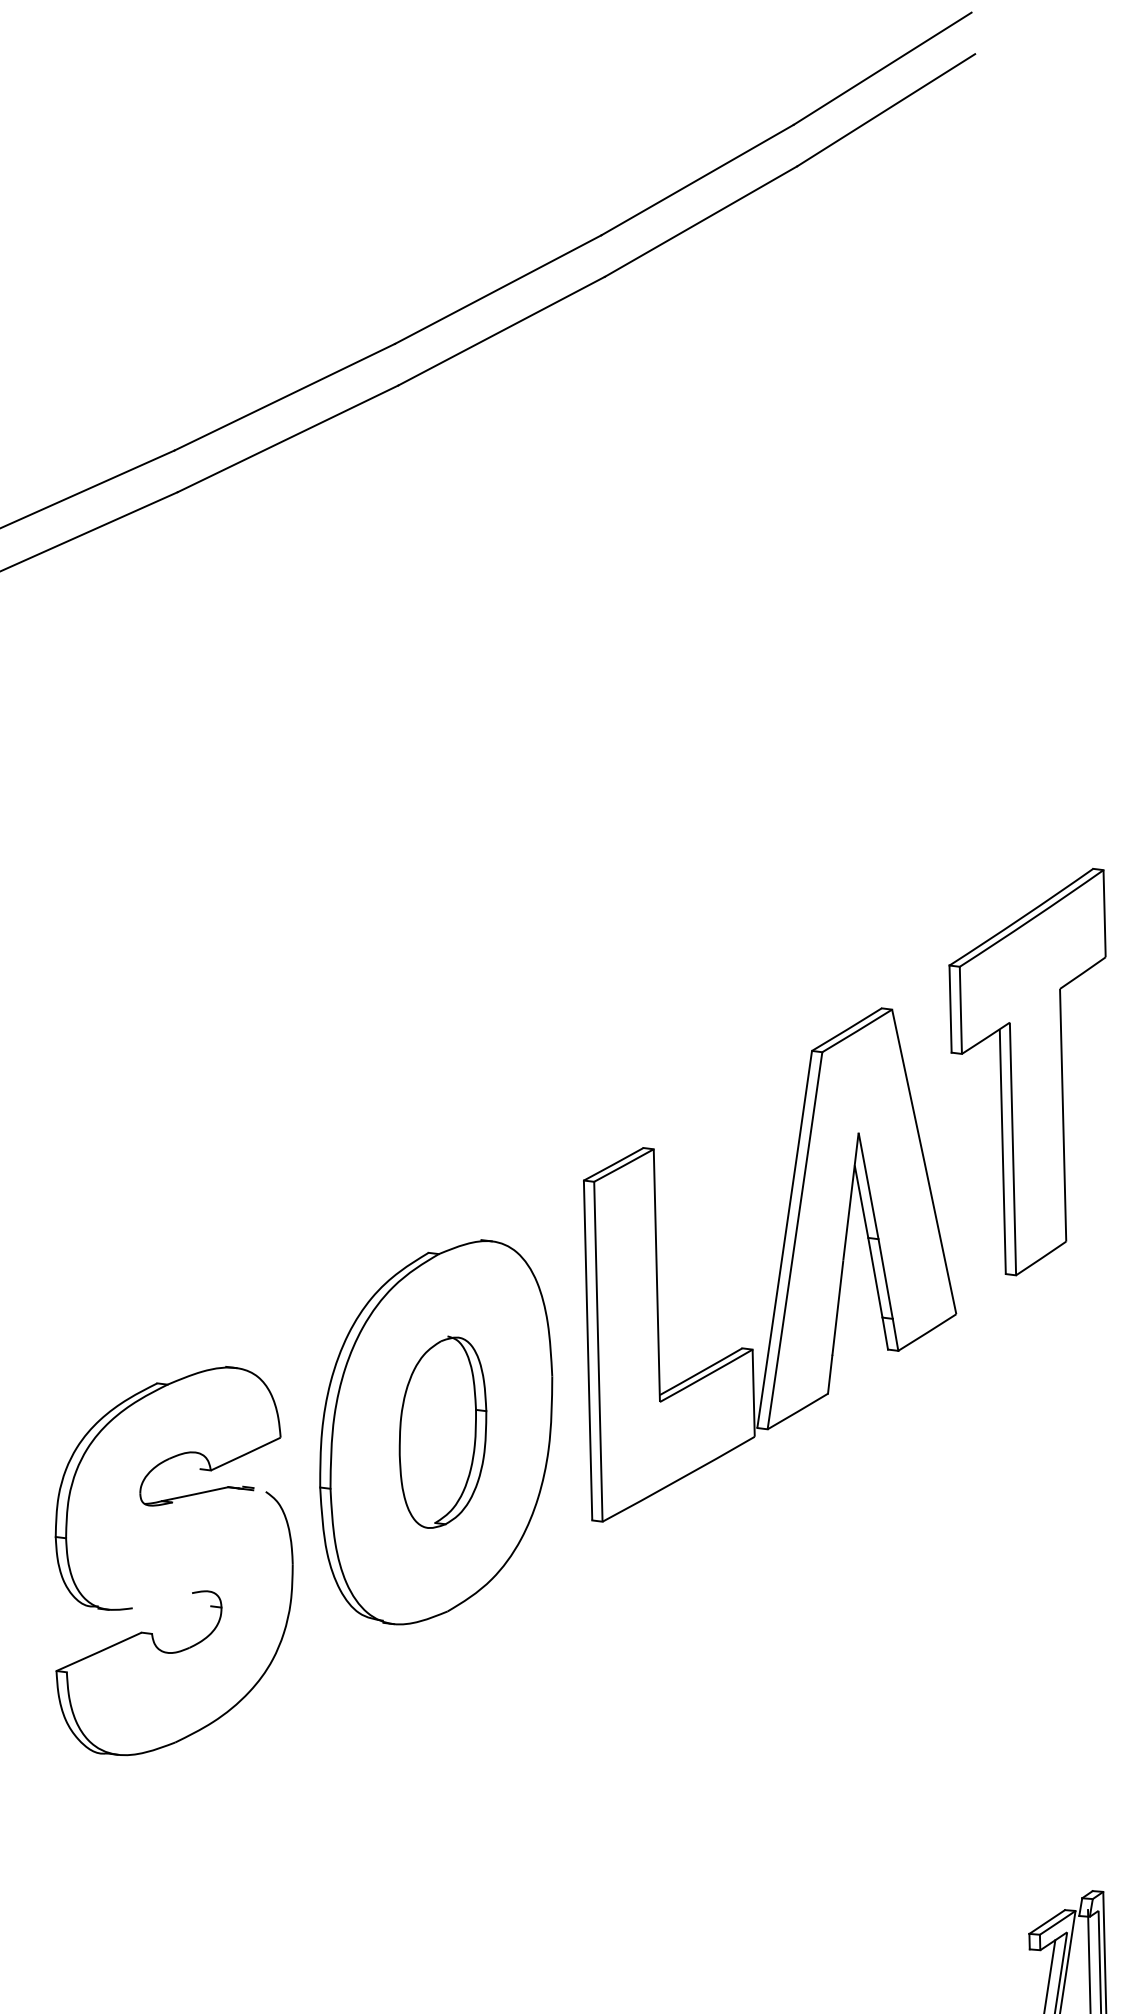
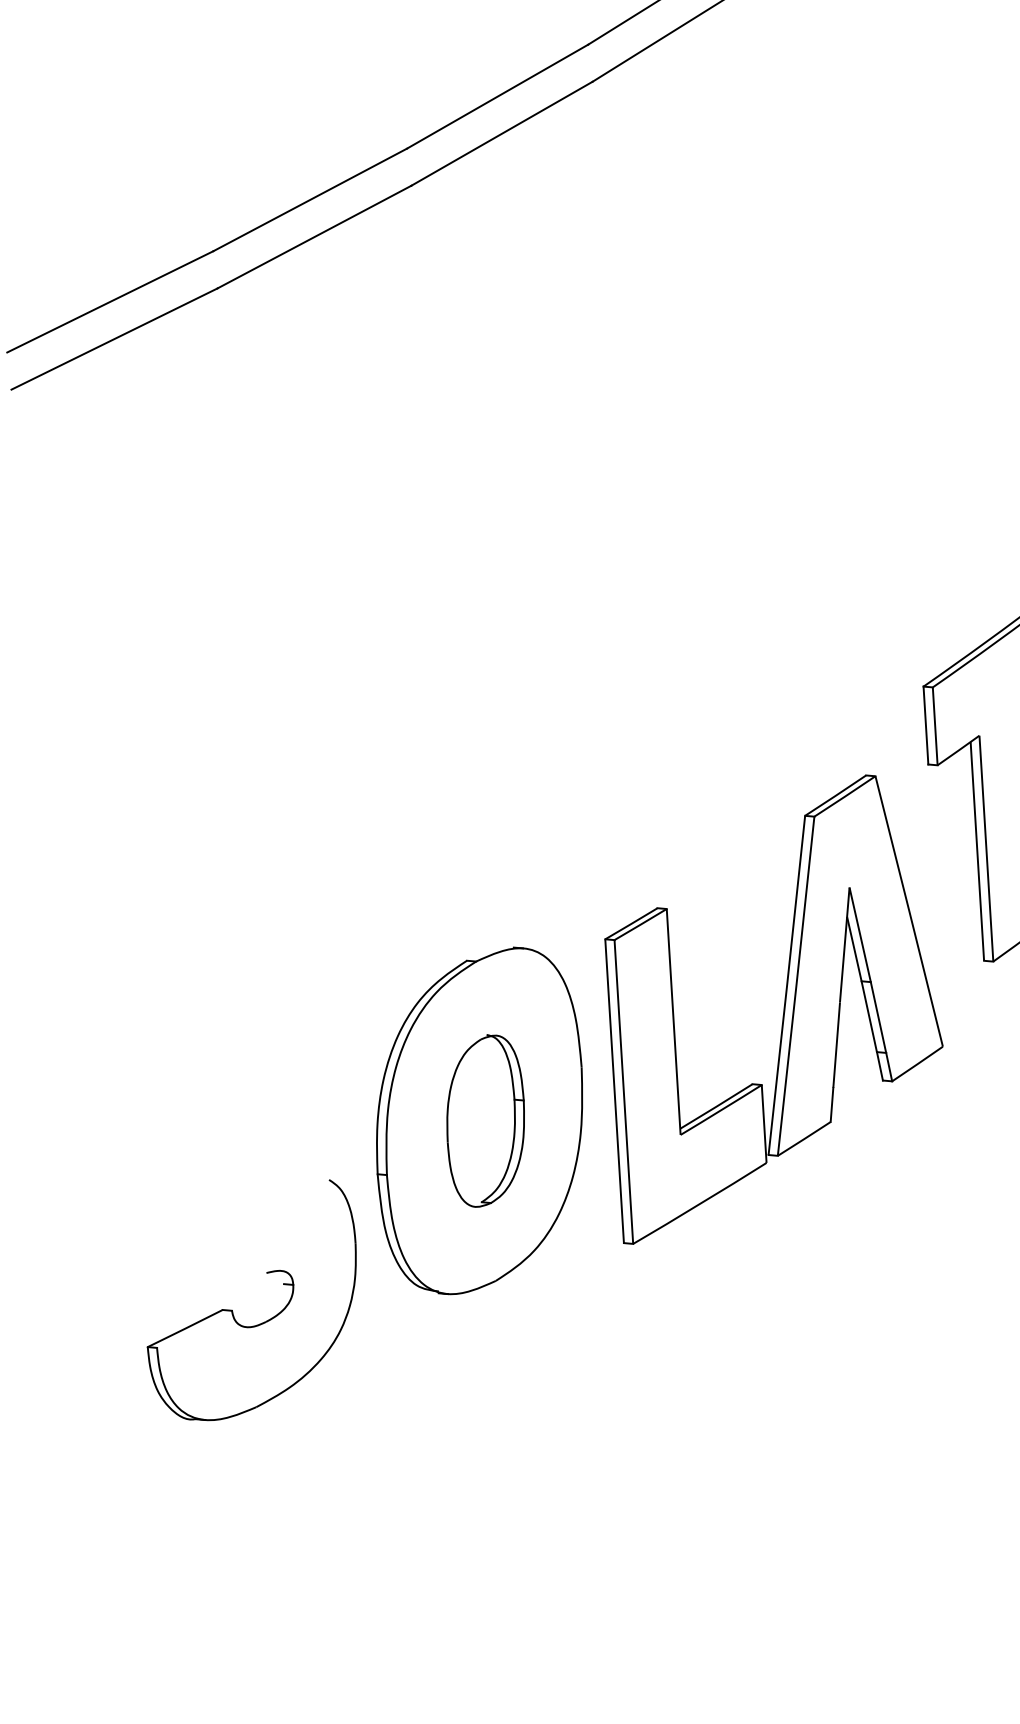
part: (779, 1267) -> (783, 1010), moved
part: (168, 1498) -> (242, 1189), removed

